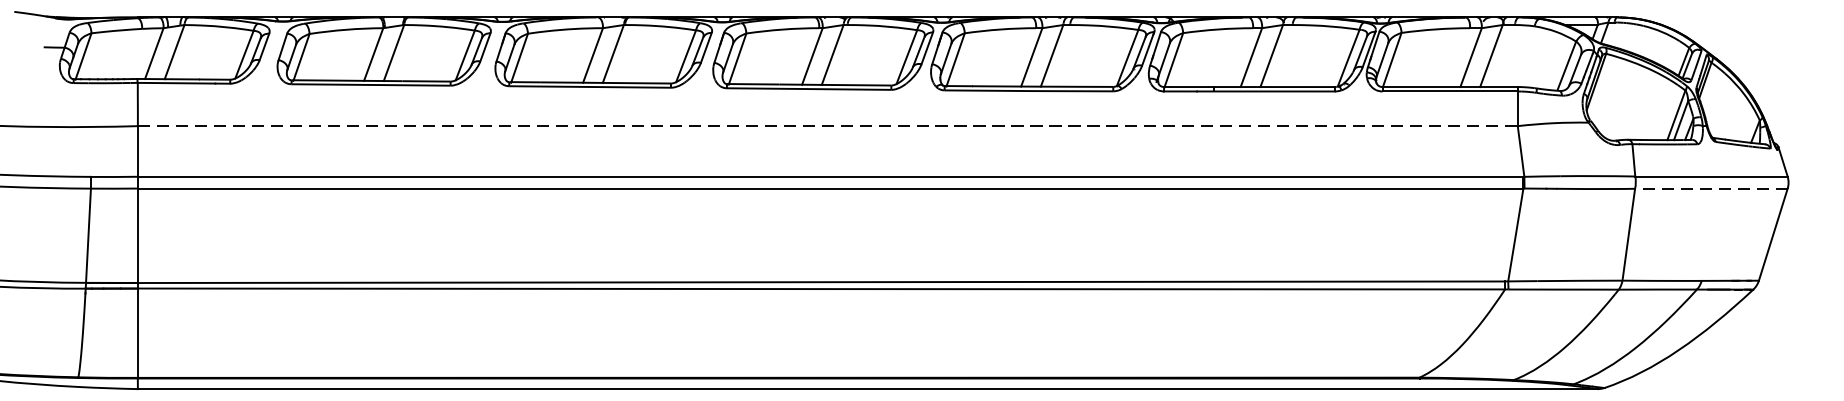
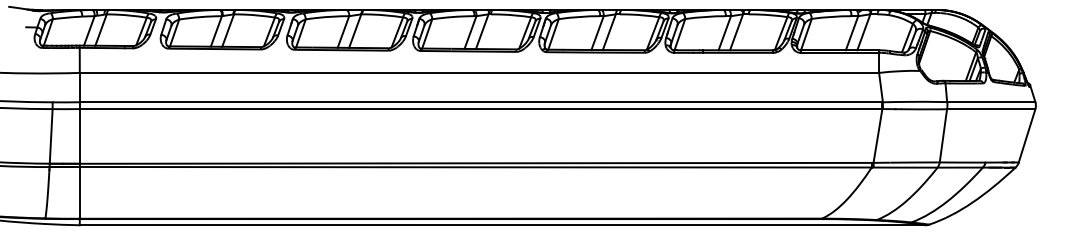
line: (827, 125) -> (479, 72), dashed -> solid
line: (1710, 189) -> (990, 109), dashed -> solid

